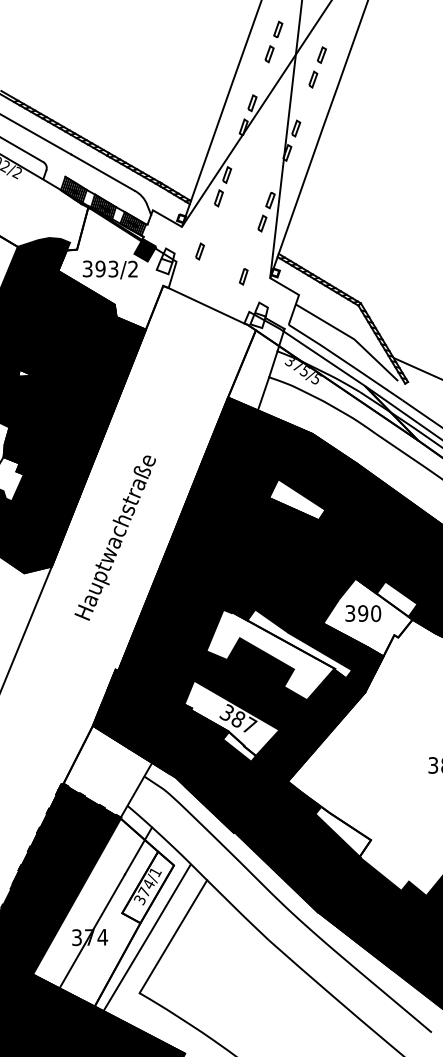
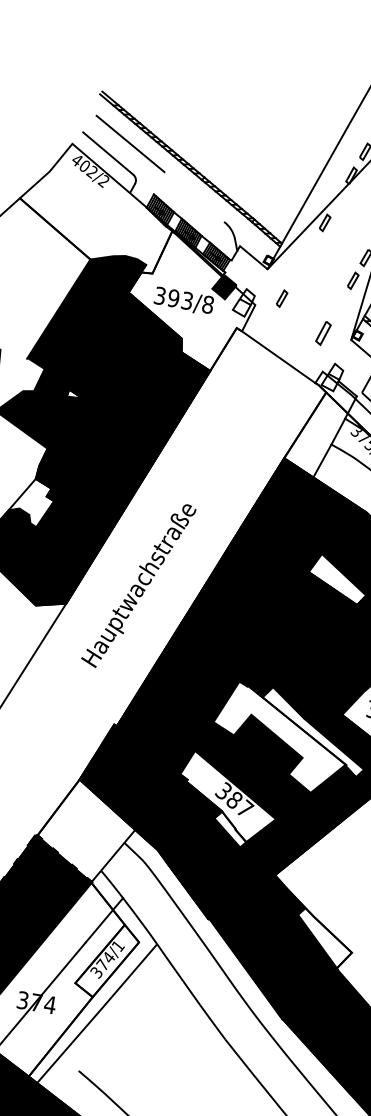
line: (102, 172) -> (193, 196), removed
part: (218, 198) -> (311, 246), removed
text: (133, 268) -> (208, 304), 393/2 -> 393/8
part: (243, 276) -> (323, 333), size x1.4
line: (173, 936) -> (125, 1017), removed

